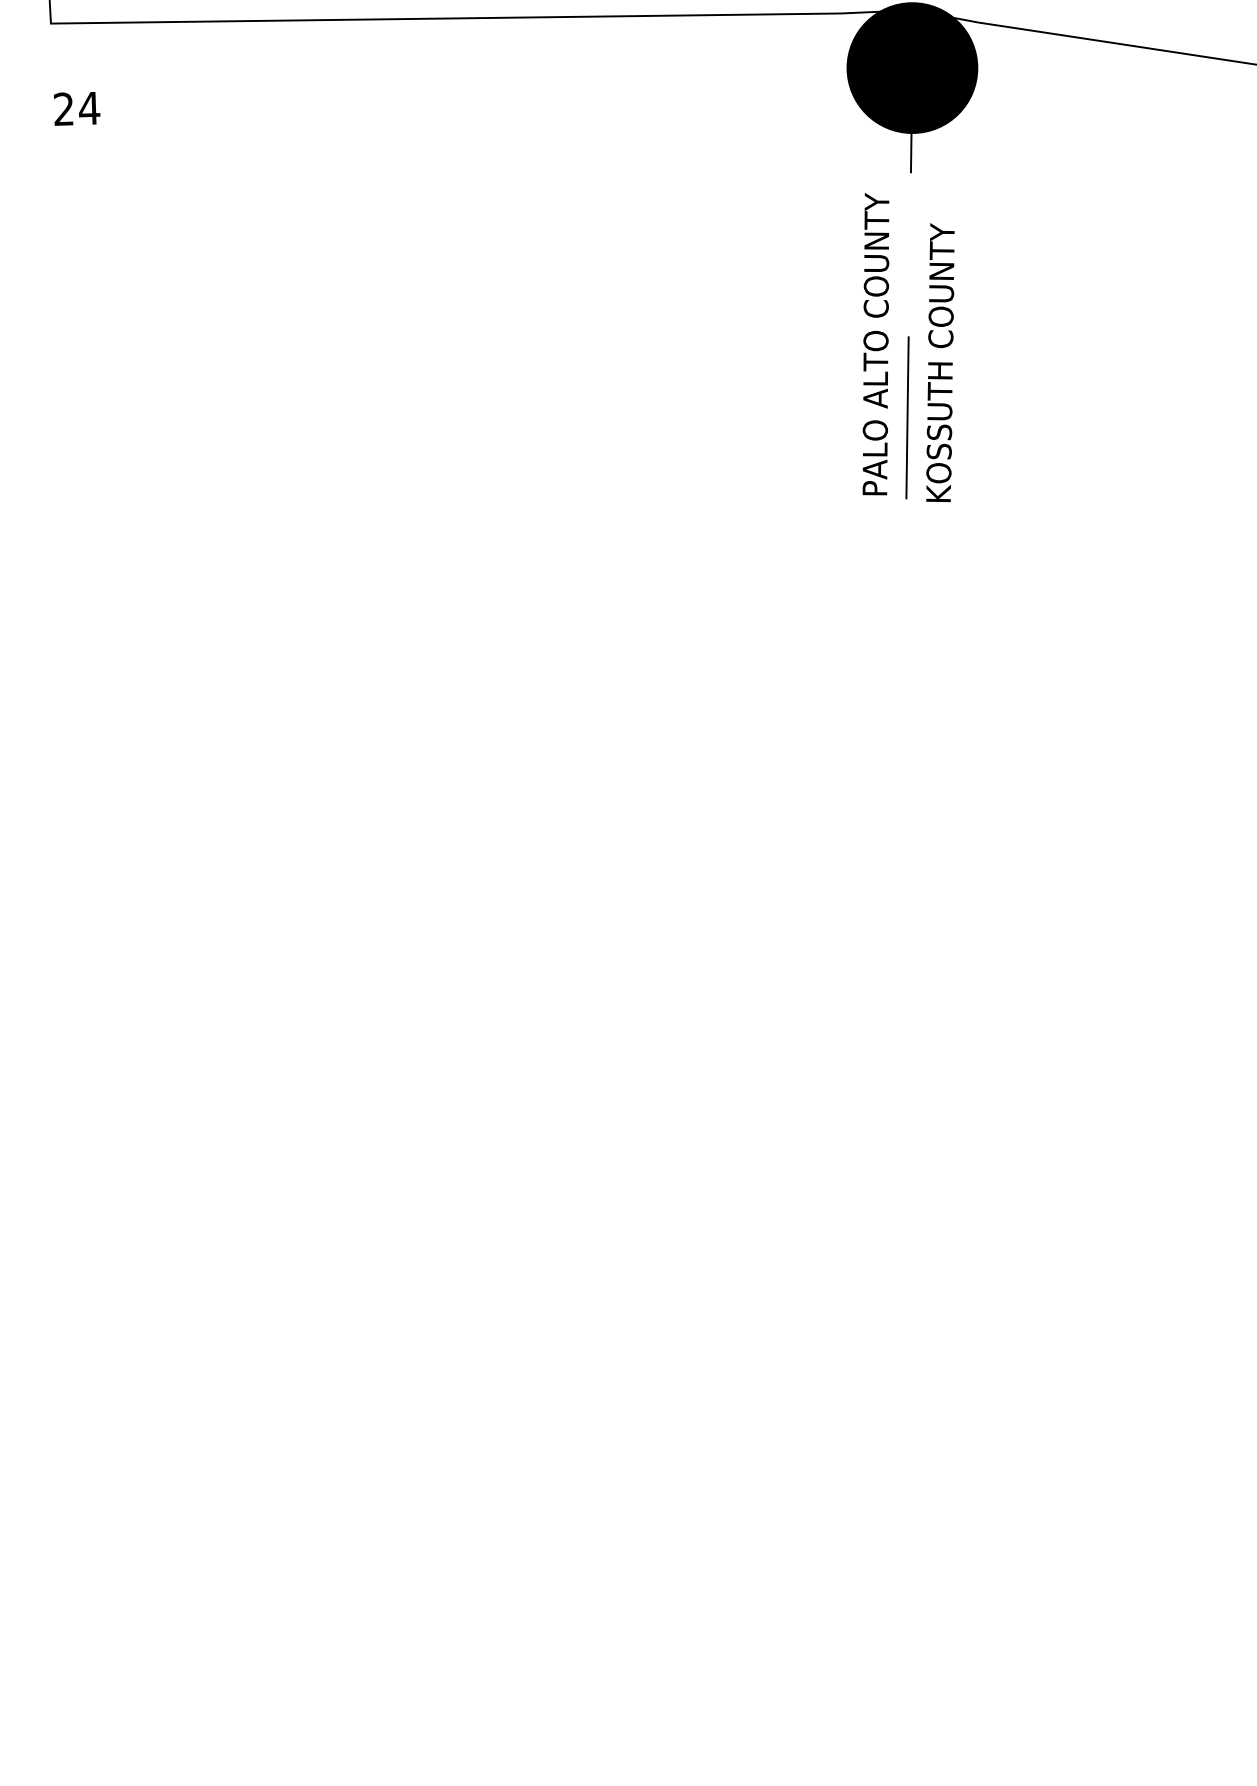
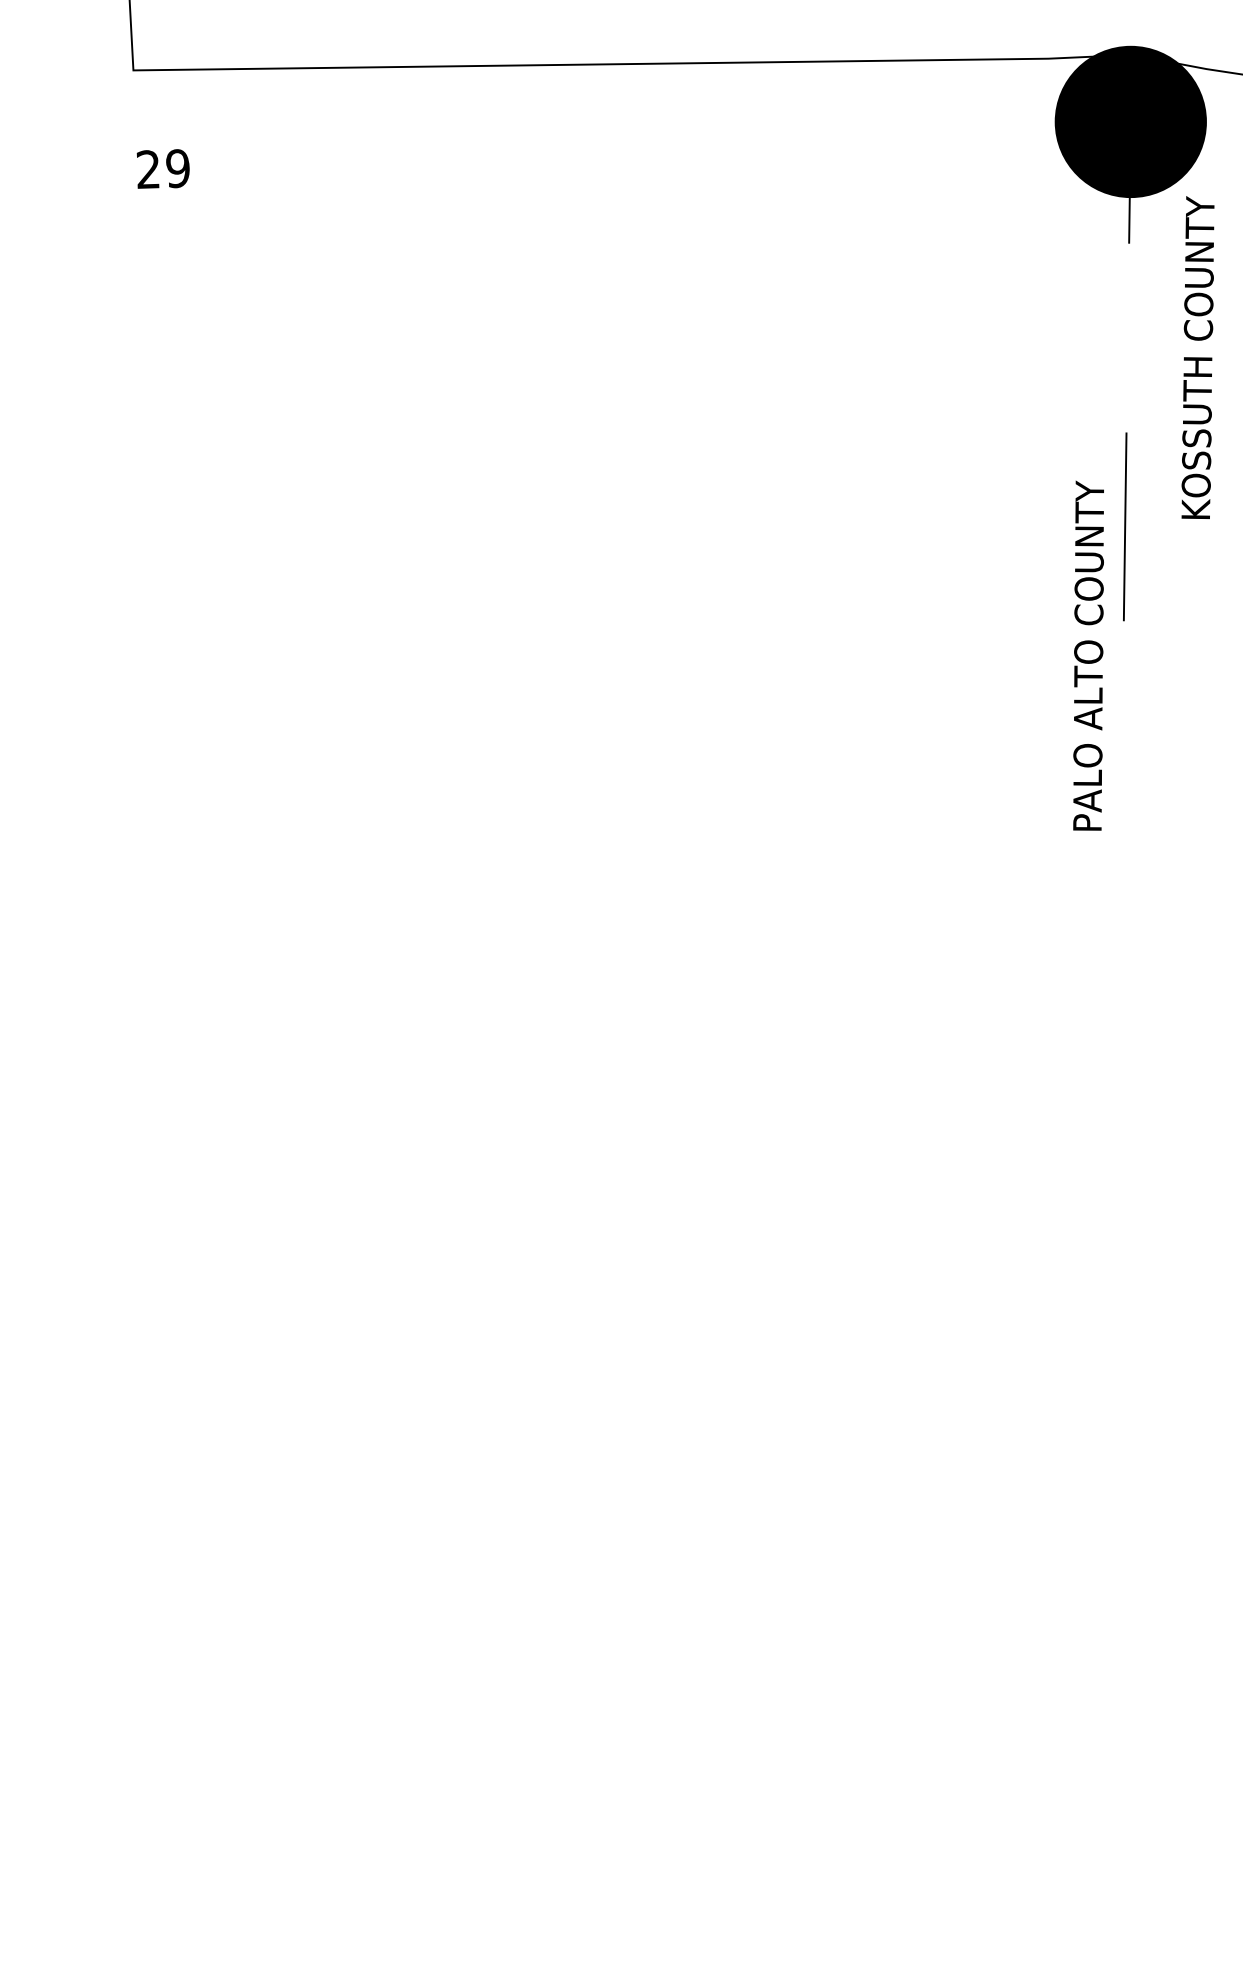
text: (89, 108) -> (178, 168), 24 -> 29
text: (875, 344) -> (1088, 656), moved
text: (940, 362) -> (1198, 357), moved

